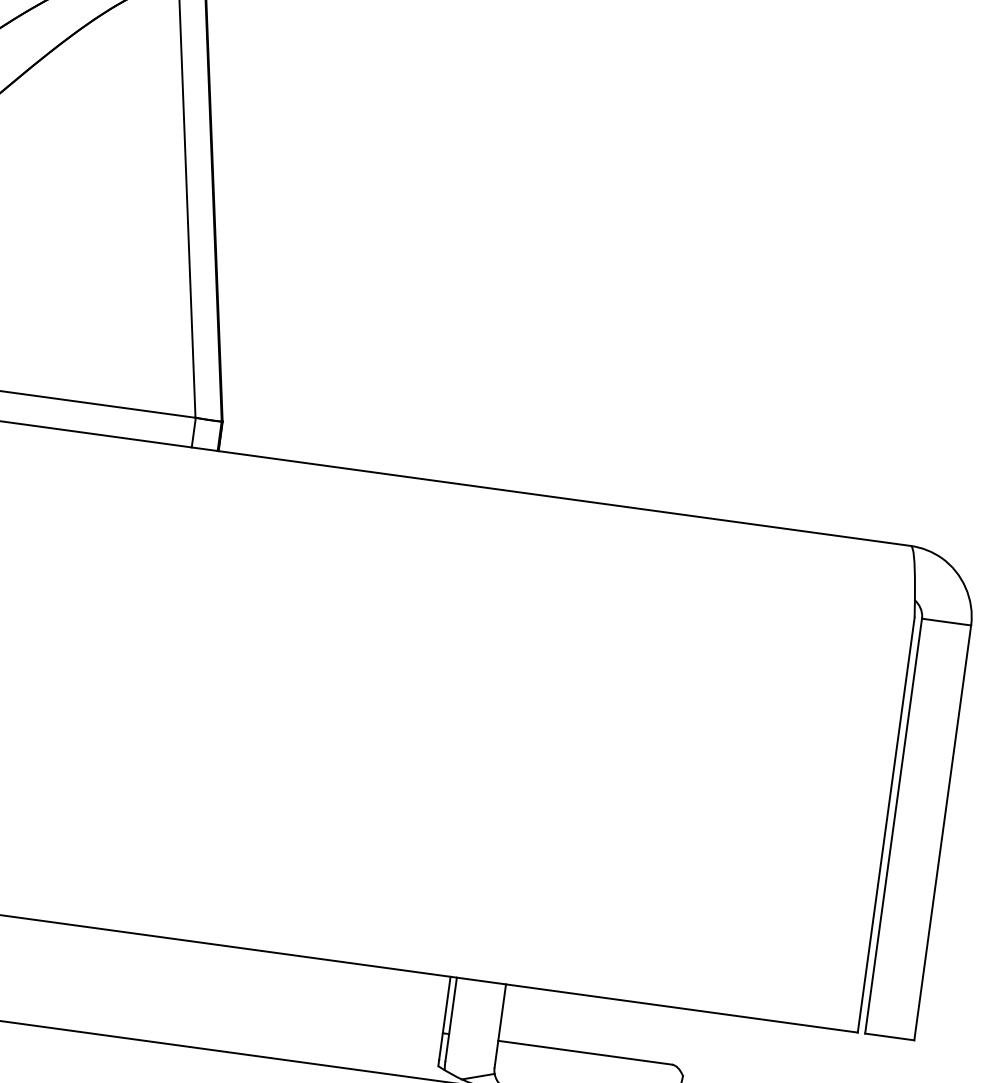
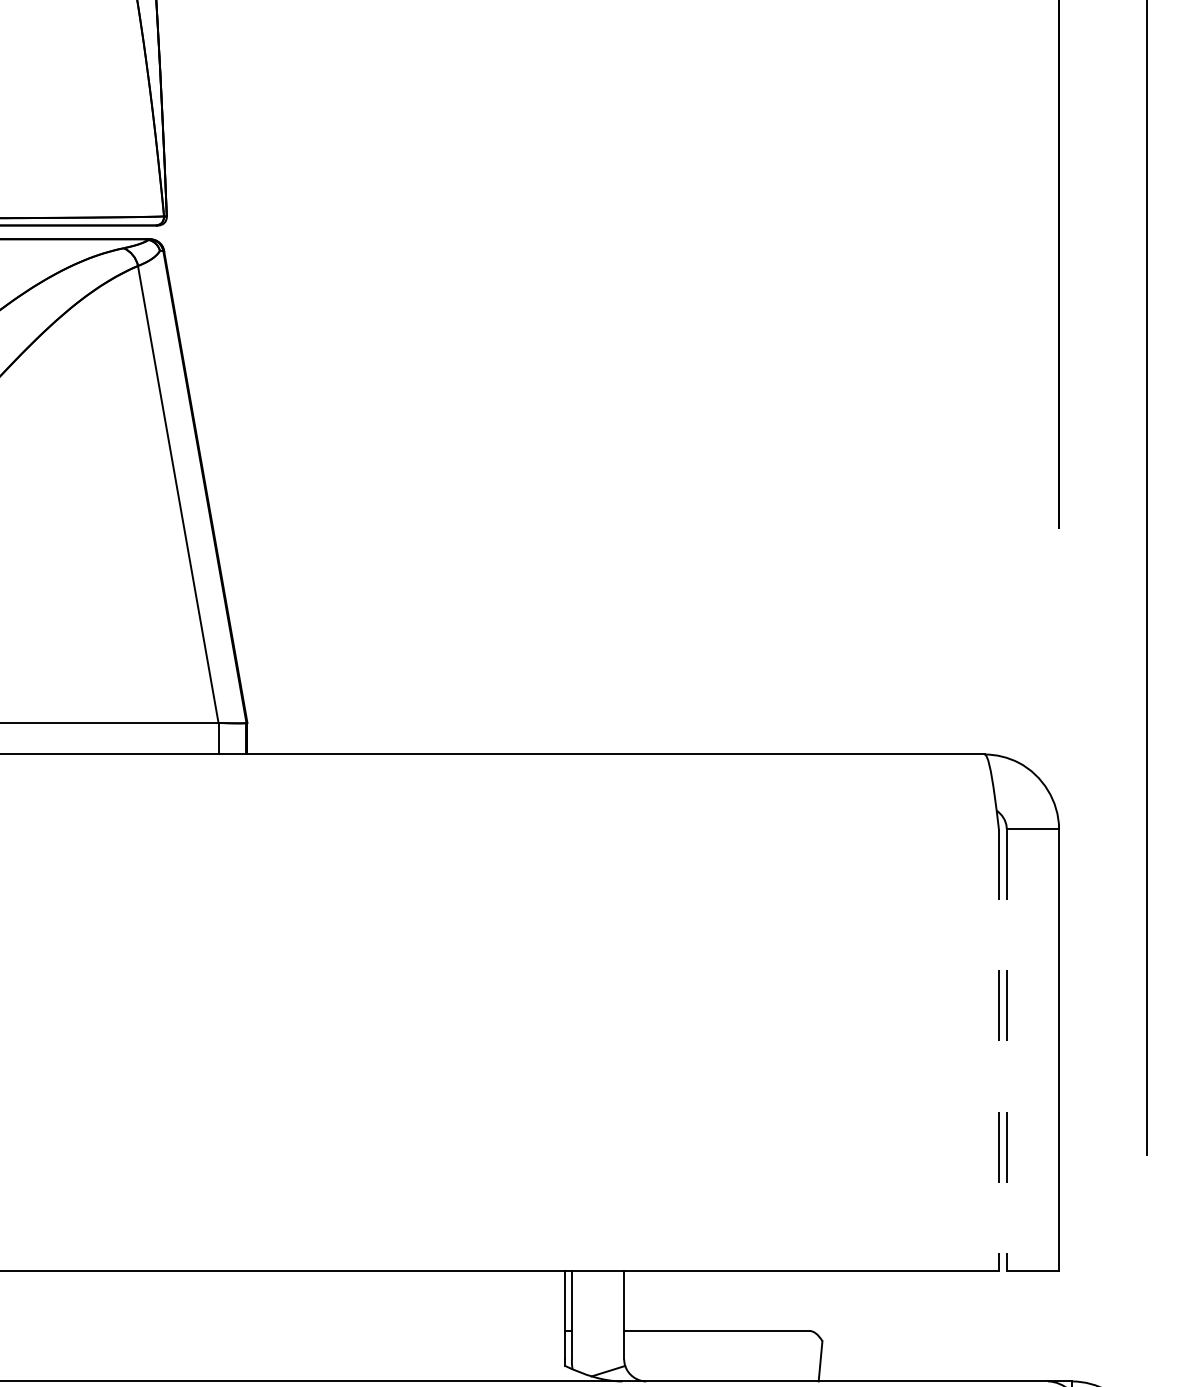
line: (885, 824) -> (998, 1049), solid -> dashed
line: (893, 825) -> (1006, 1049), solid -> dashed

